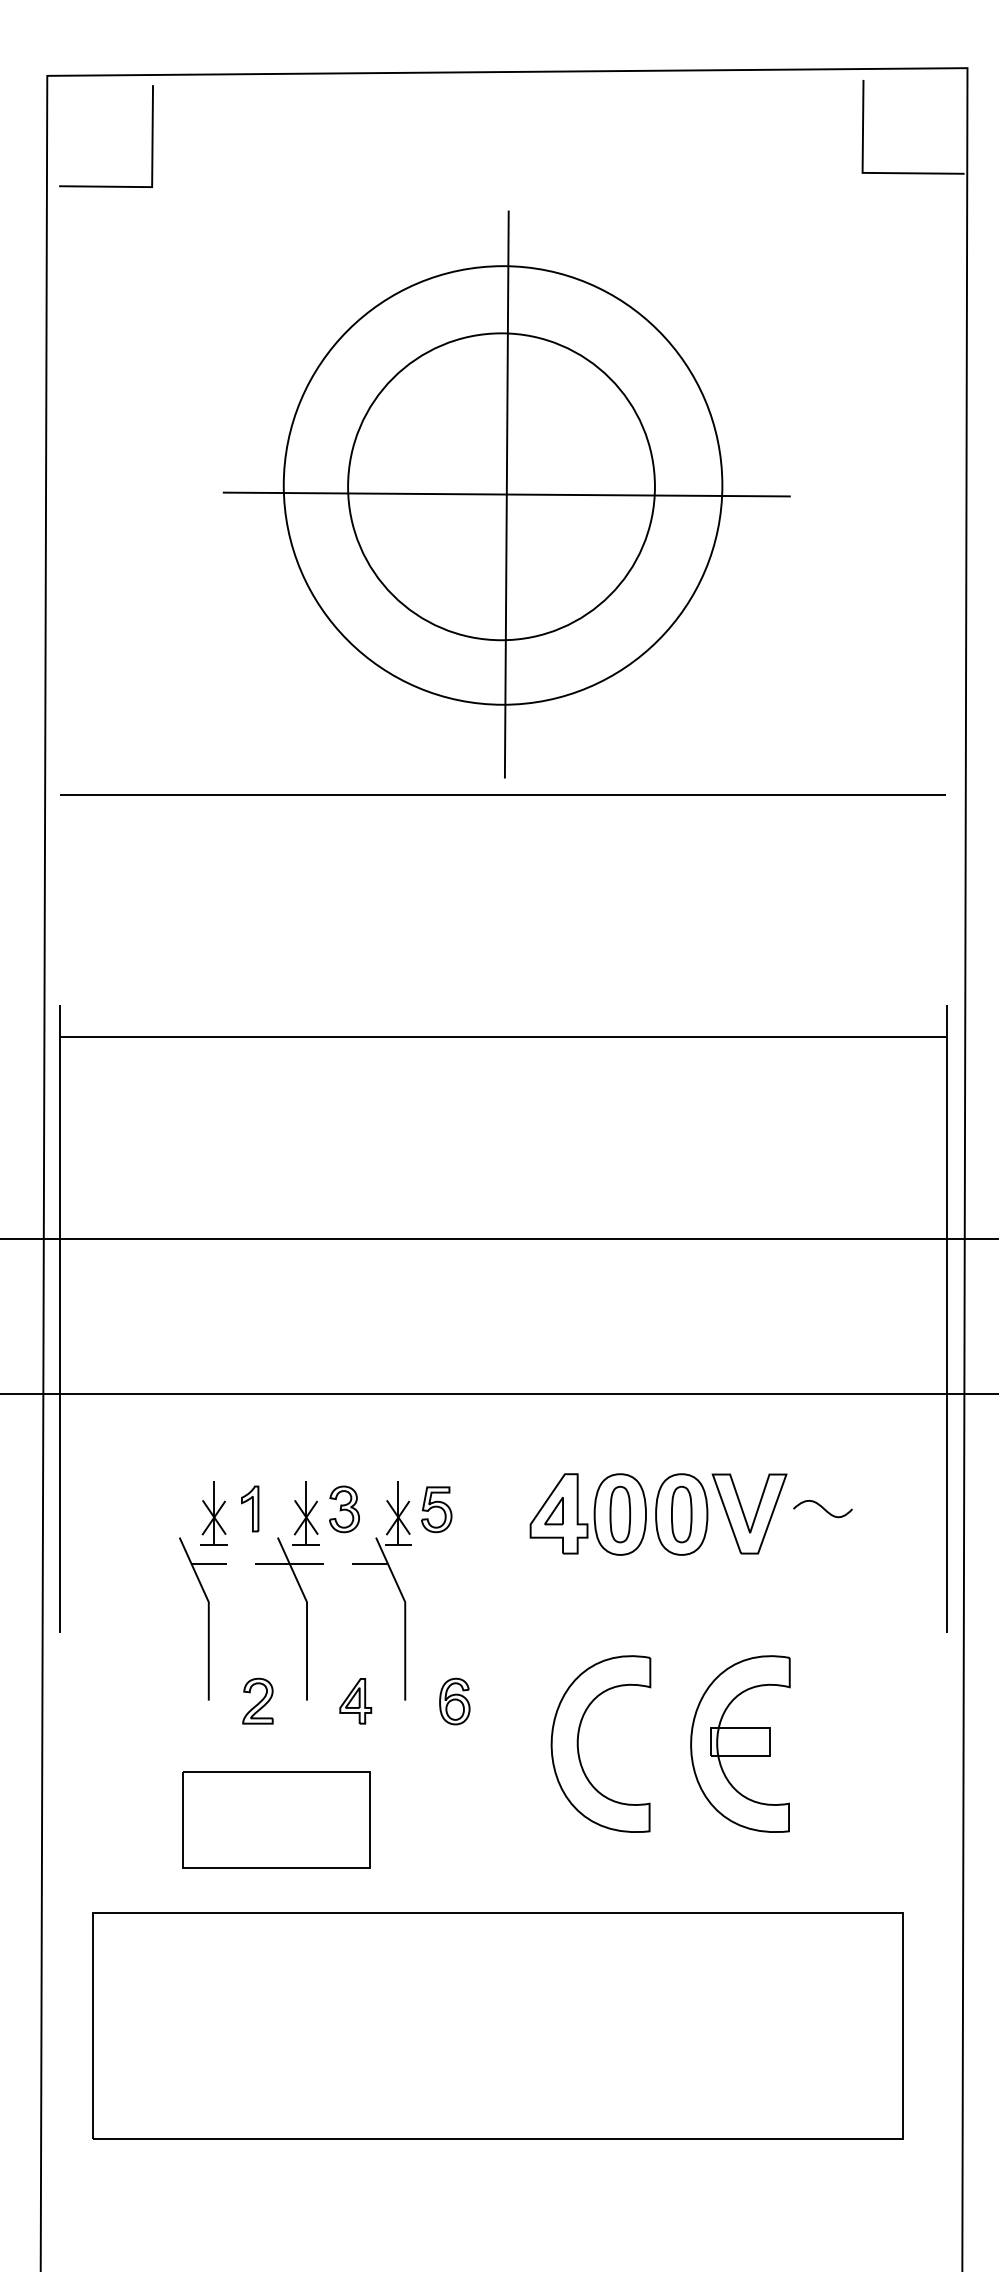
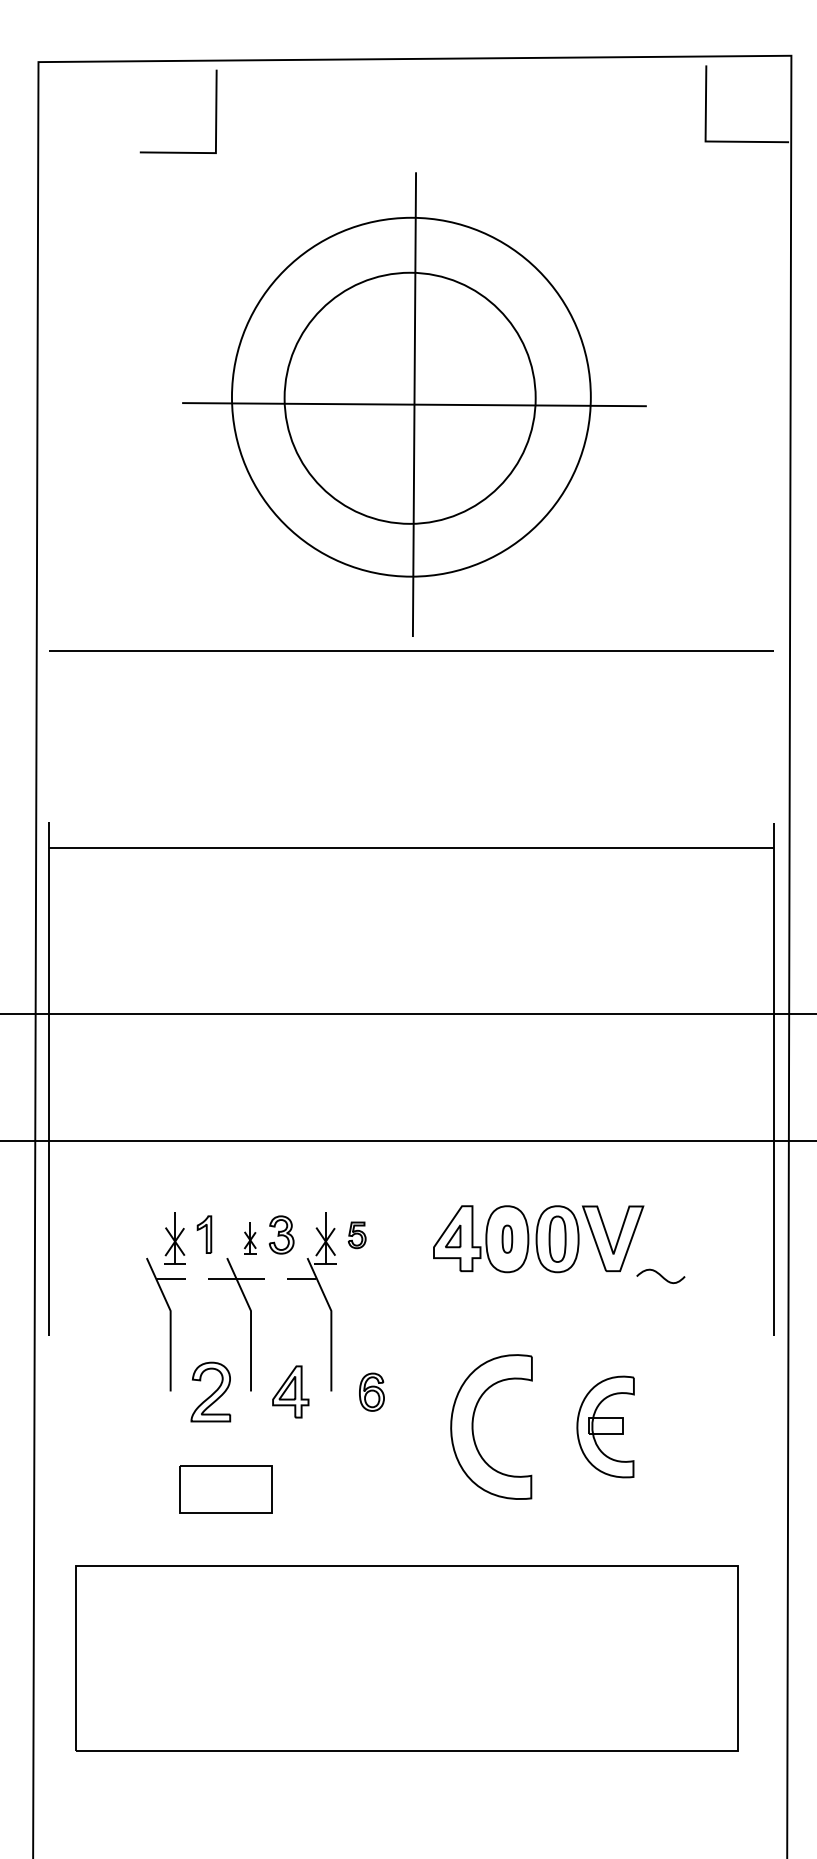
curve: (151, 136) -> (215, 111), moved
curve: (822, 1508) -> (660, 1276), moved
part: (436, 1509) -> (356, 1235), size x0.7
part: (305, 1513) -> (249, 1238), size x0.6
part: (620, 1514) -> (507, 1239), size x0.6
part: (257, 1700) -> (210, 1391), size x1.6
part: (355, 1701) -> (290, 1392), size x1.4
part: (740, 1743) -> (605, 1426), size x0.7
part: (276, 1819) -> (226, 1488), size x0.6

